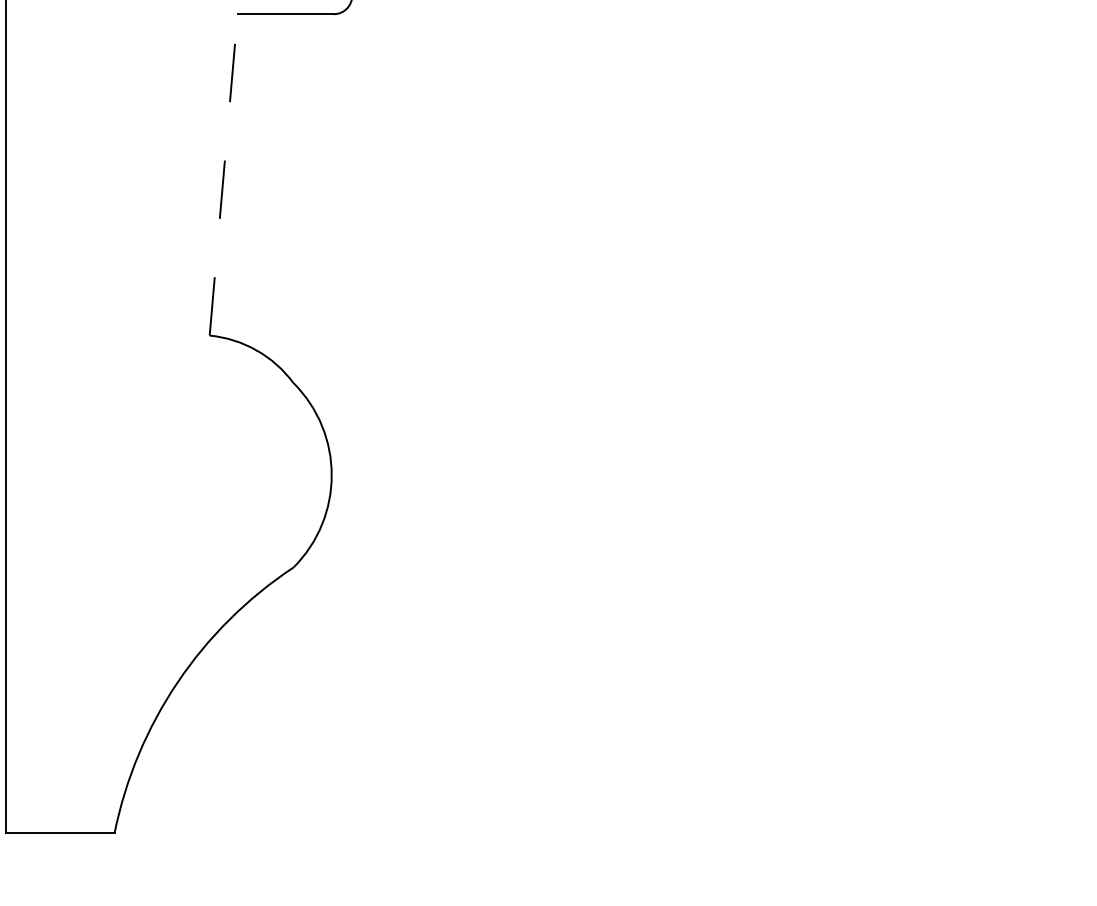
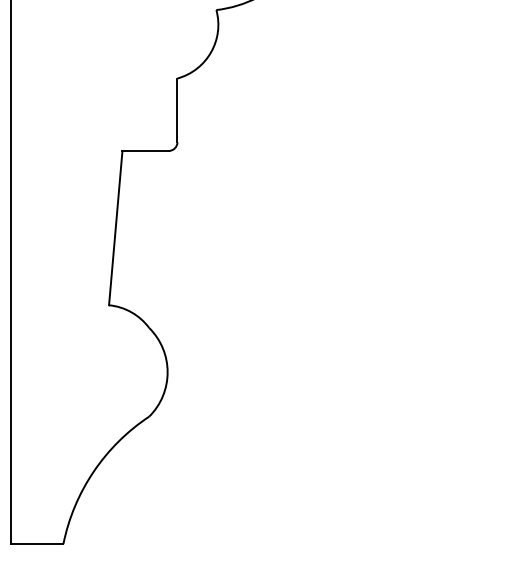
line: (223, 173) -> (115, 227), dashed -> solid

